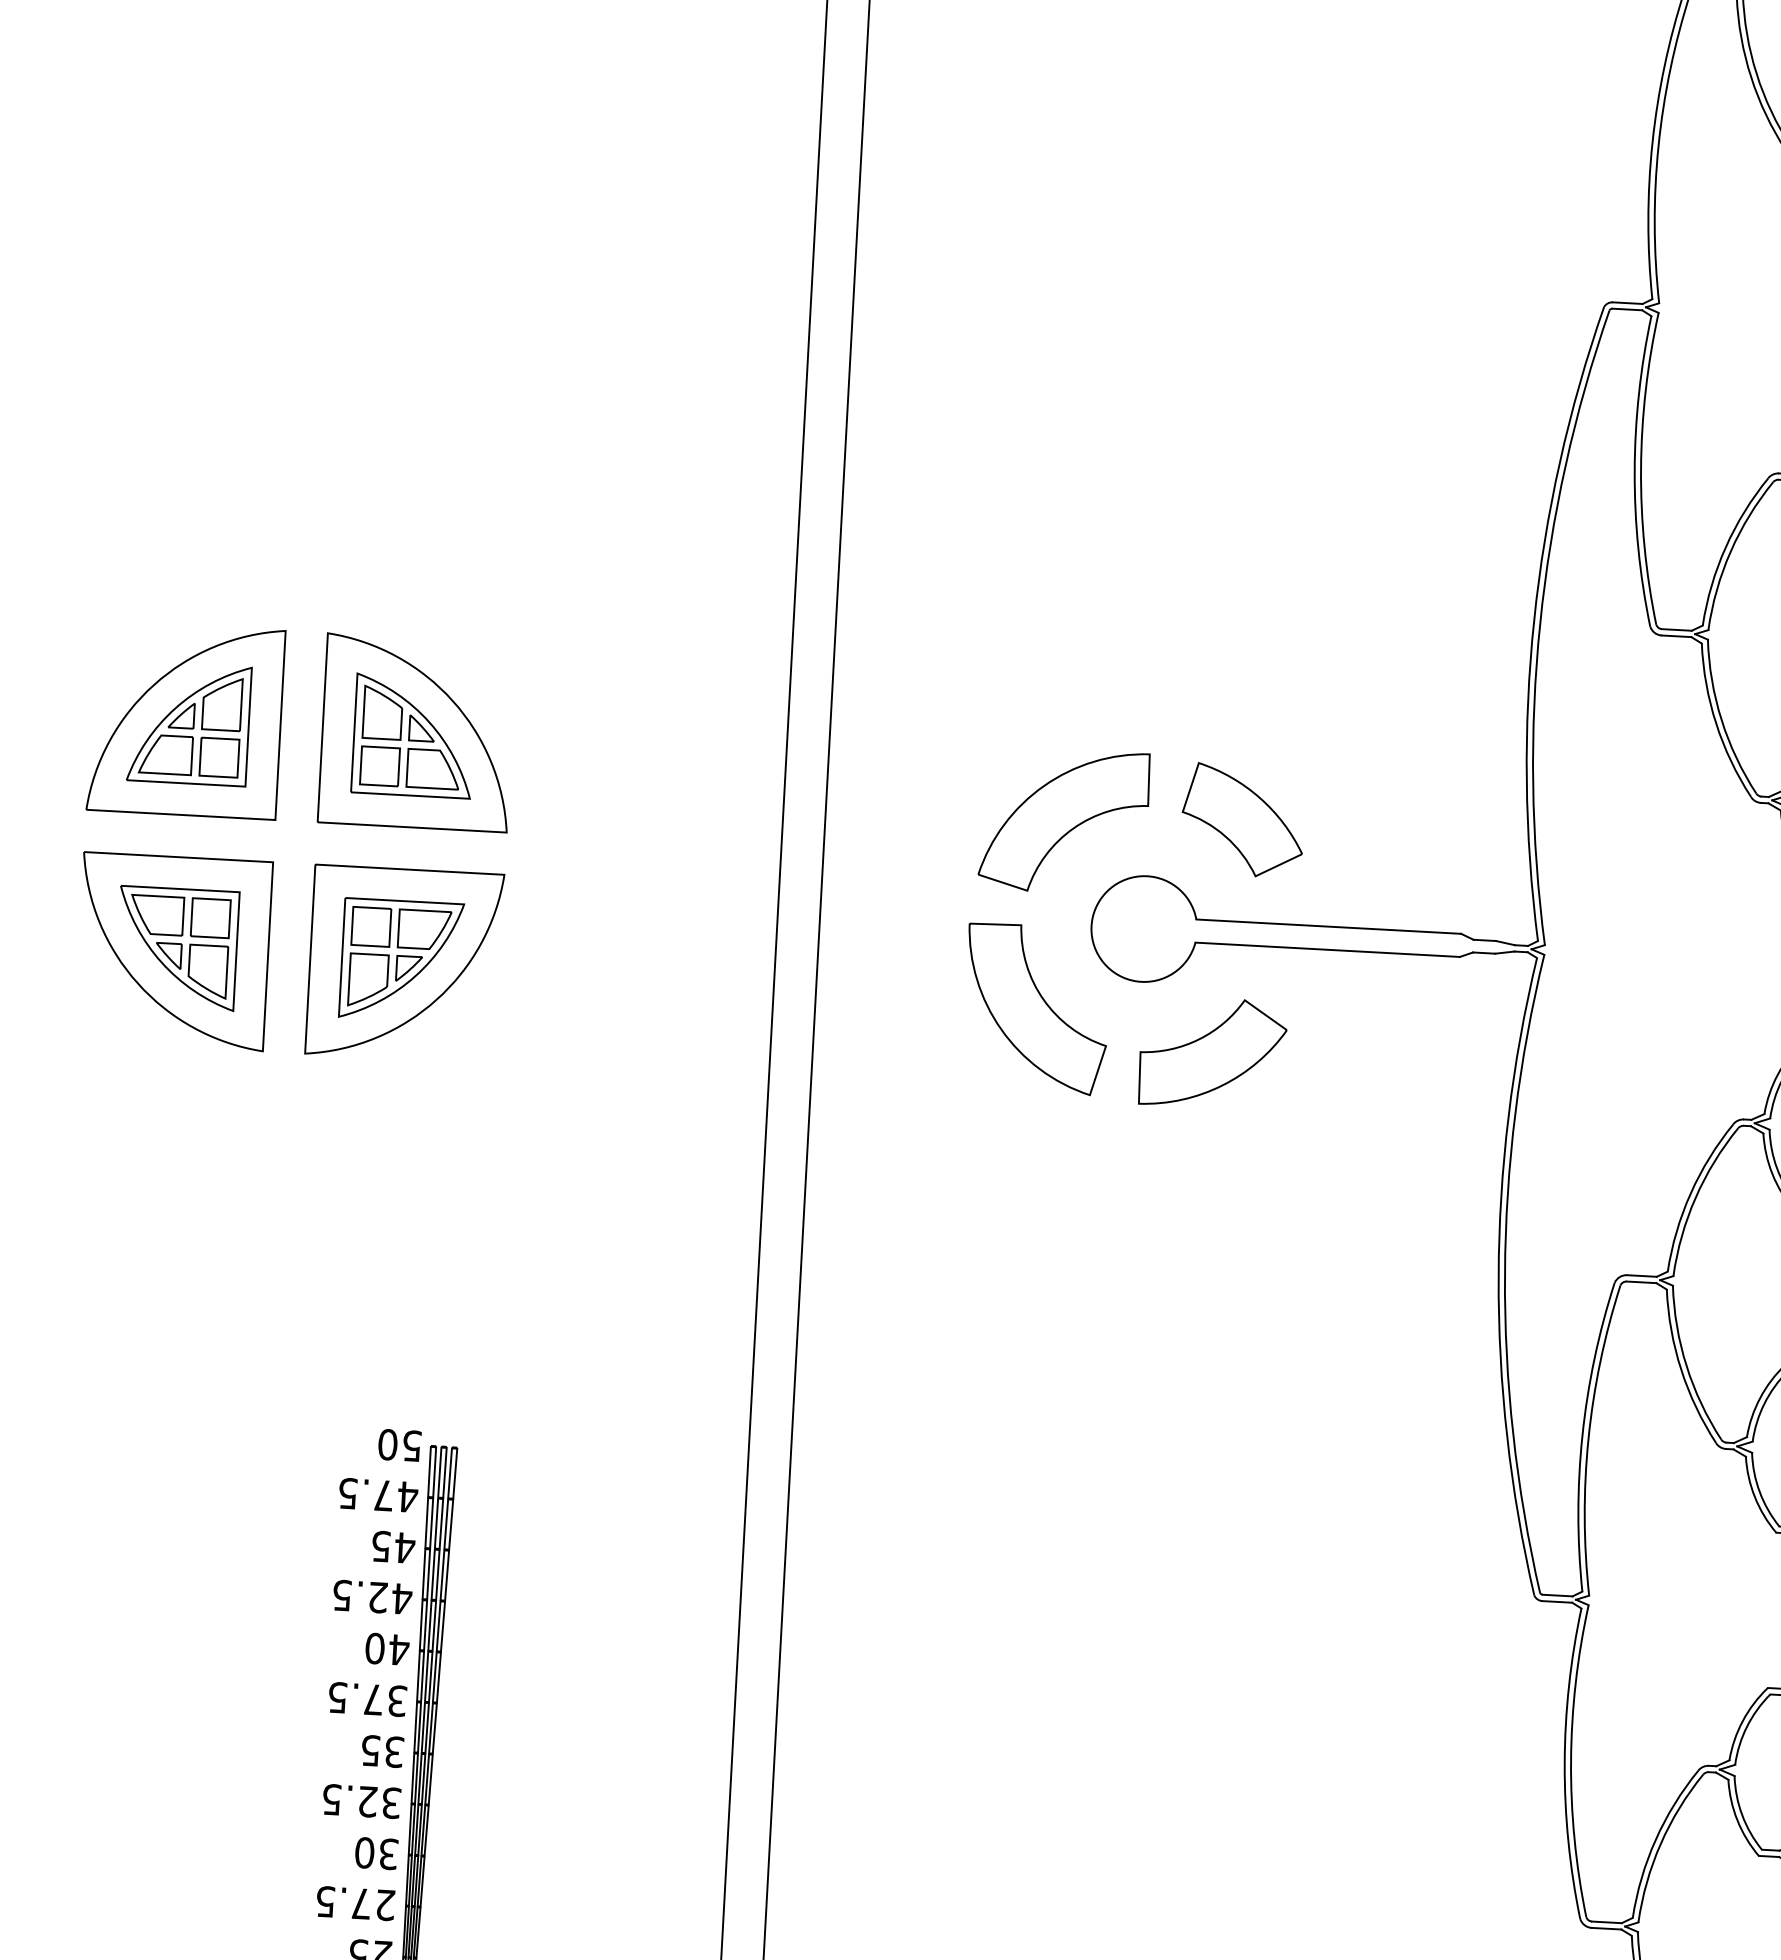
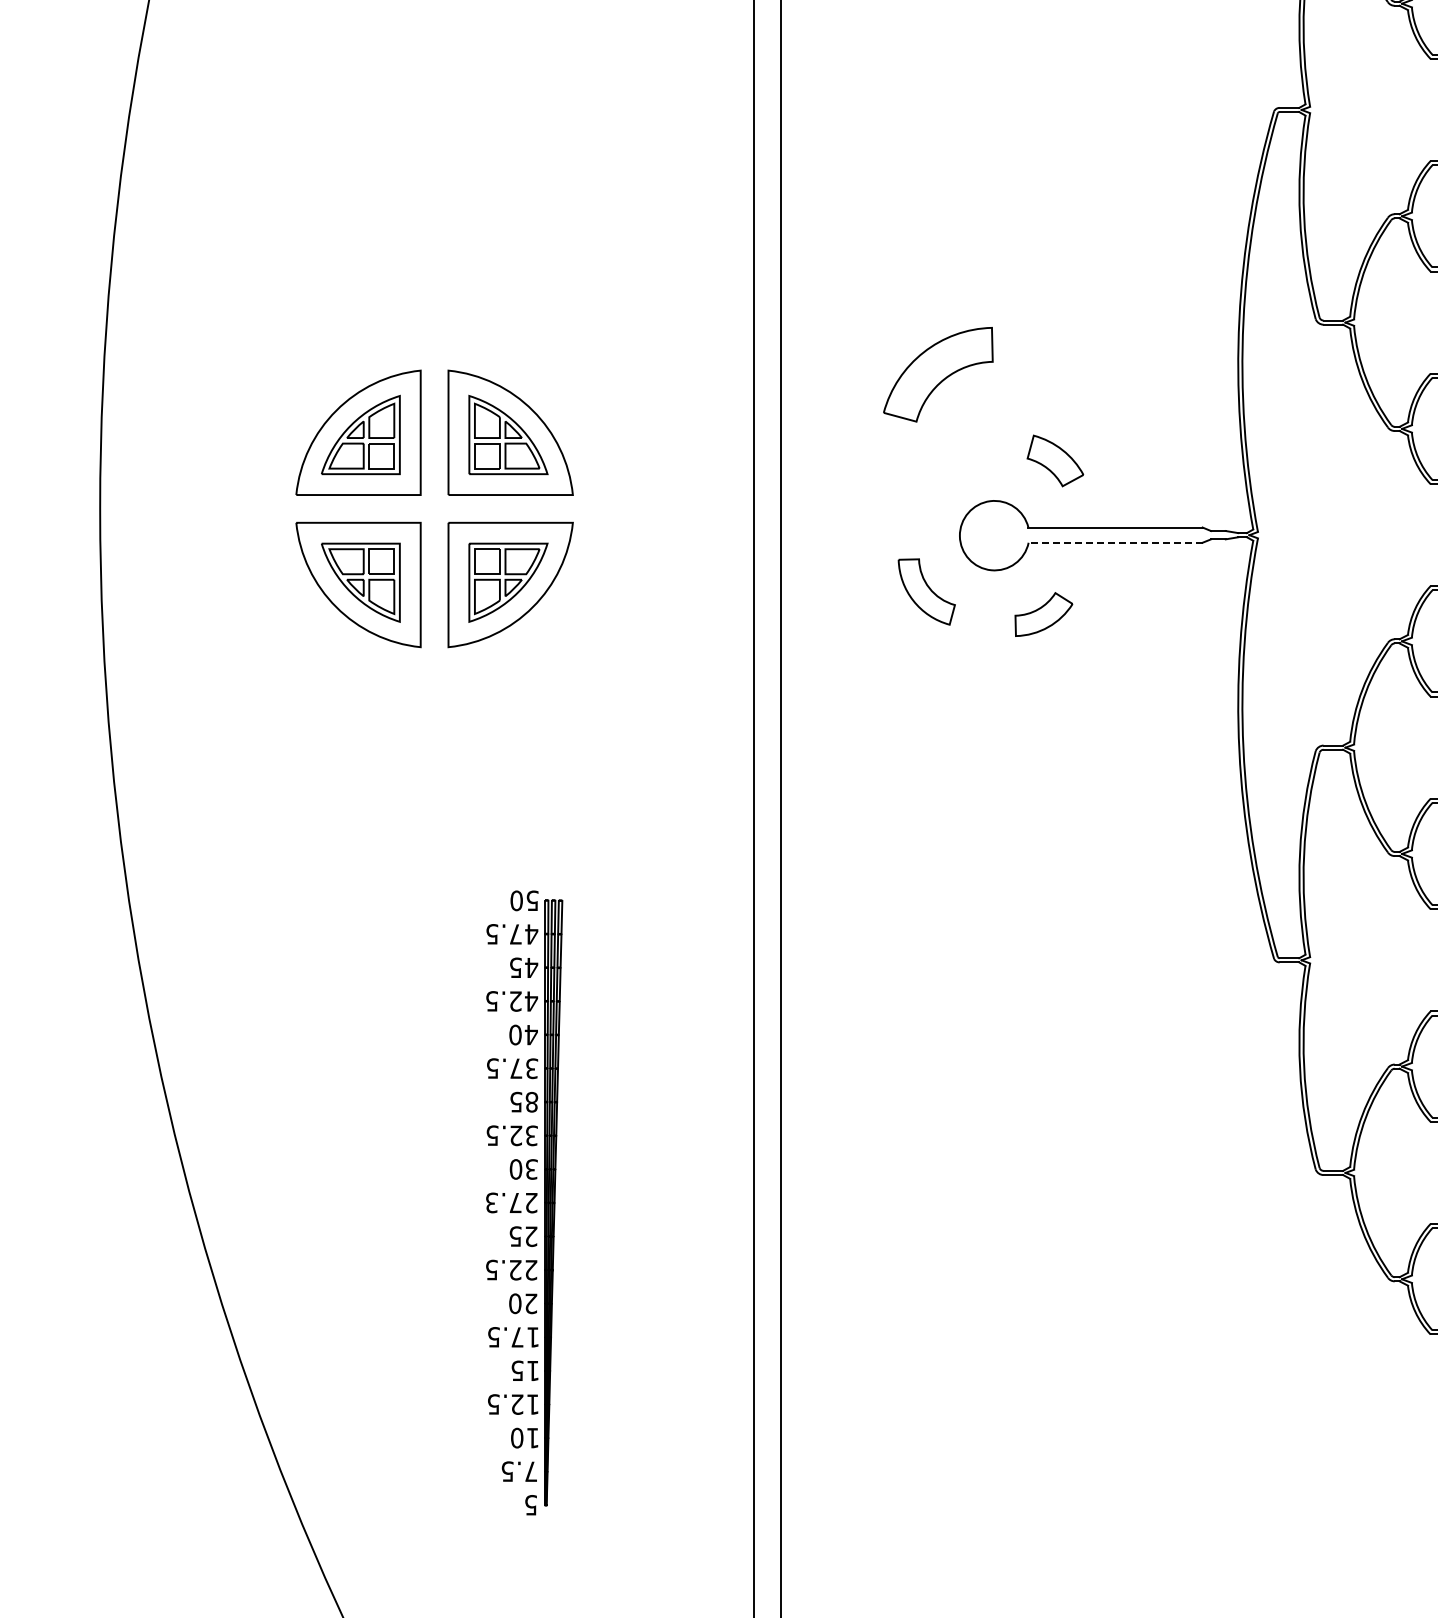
part: (1243, 819) -> (1055, 460), size x0.7
part: (1064, 820) -> (938, 374), moved
line: (1327, 949) -> (1115, 542), solid -> dashed
part: (1036, 1008) -> (926, 591), size x0.6
part: (1212, 1052) -> (1043, 614), size x0.6
text: (393, 1752) -> (531, 1102), 35 -> 85
text: (324, 1902) -> (491, 1203), 27.5 -> 27.3

